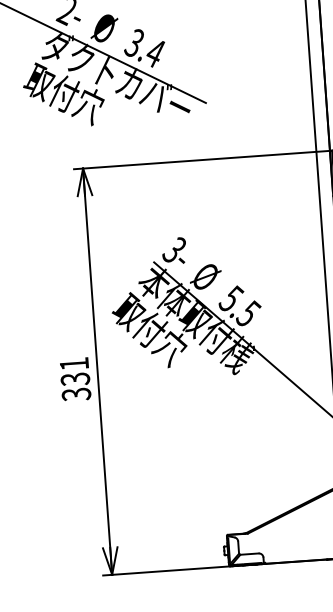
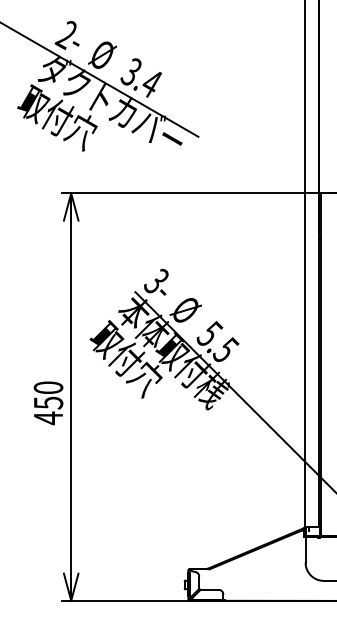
text: (75, 379) -> (48, 403), 331 -> 450

